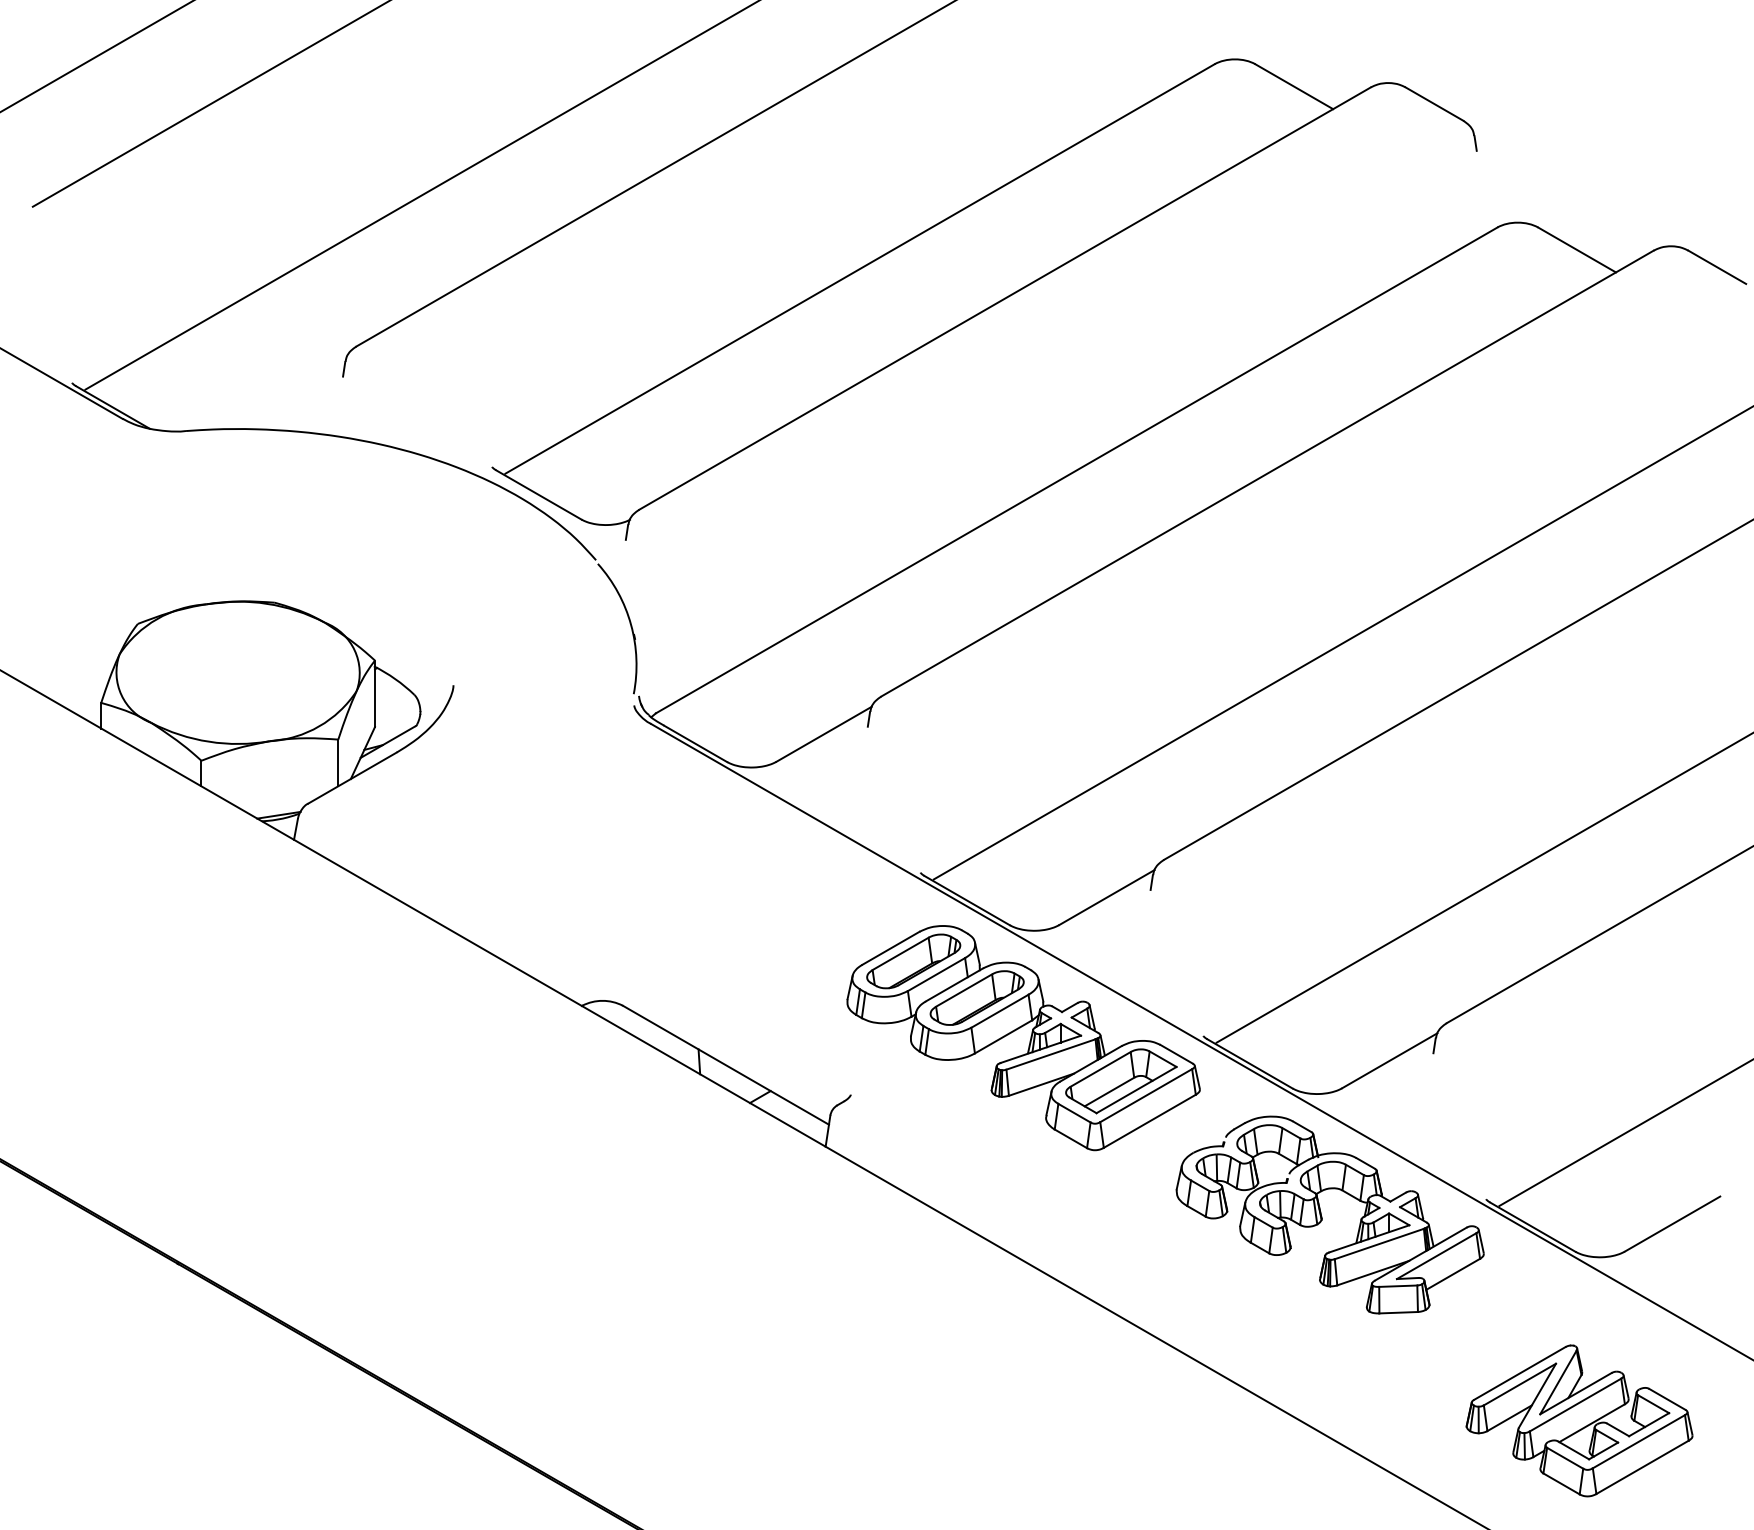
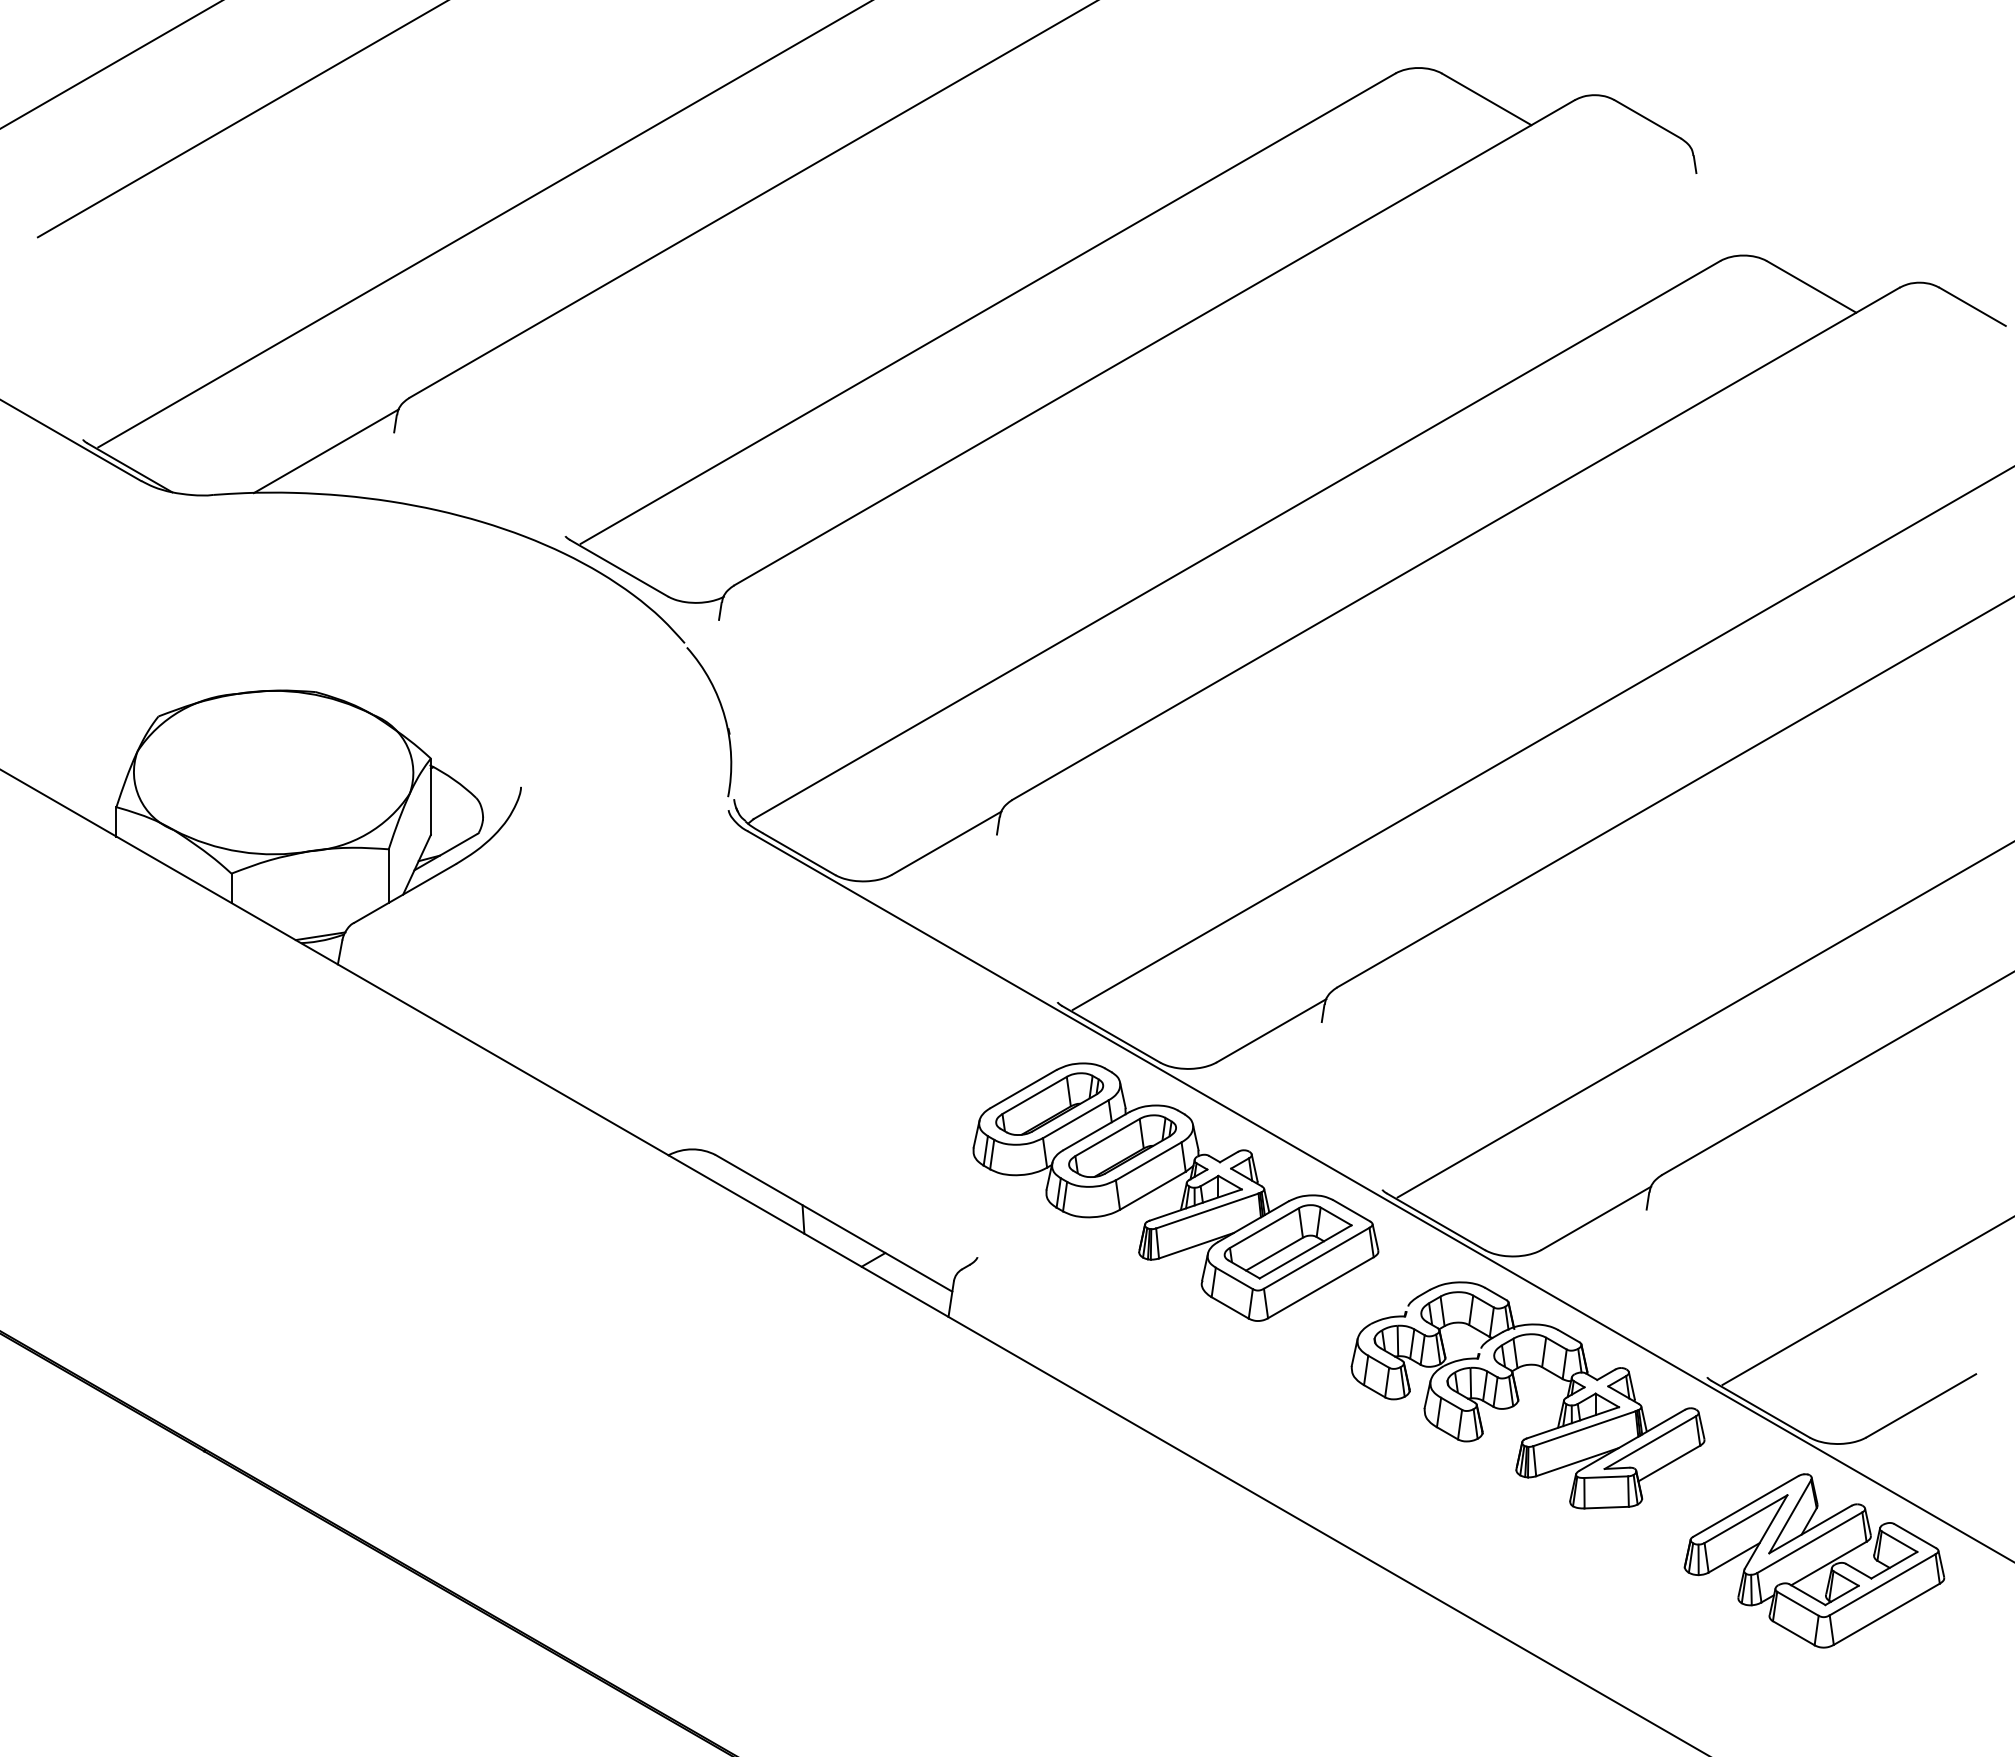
line: (283, 393) -> (325, 451), added
part: (1579, 1420) -> (1814, 1560), moved

